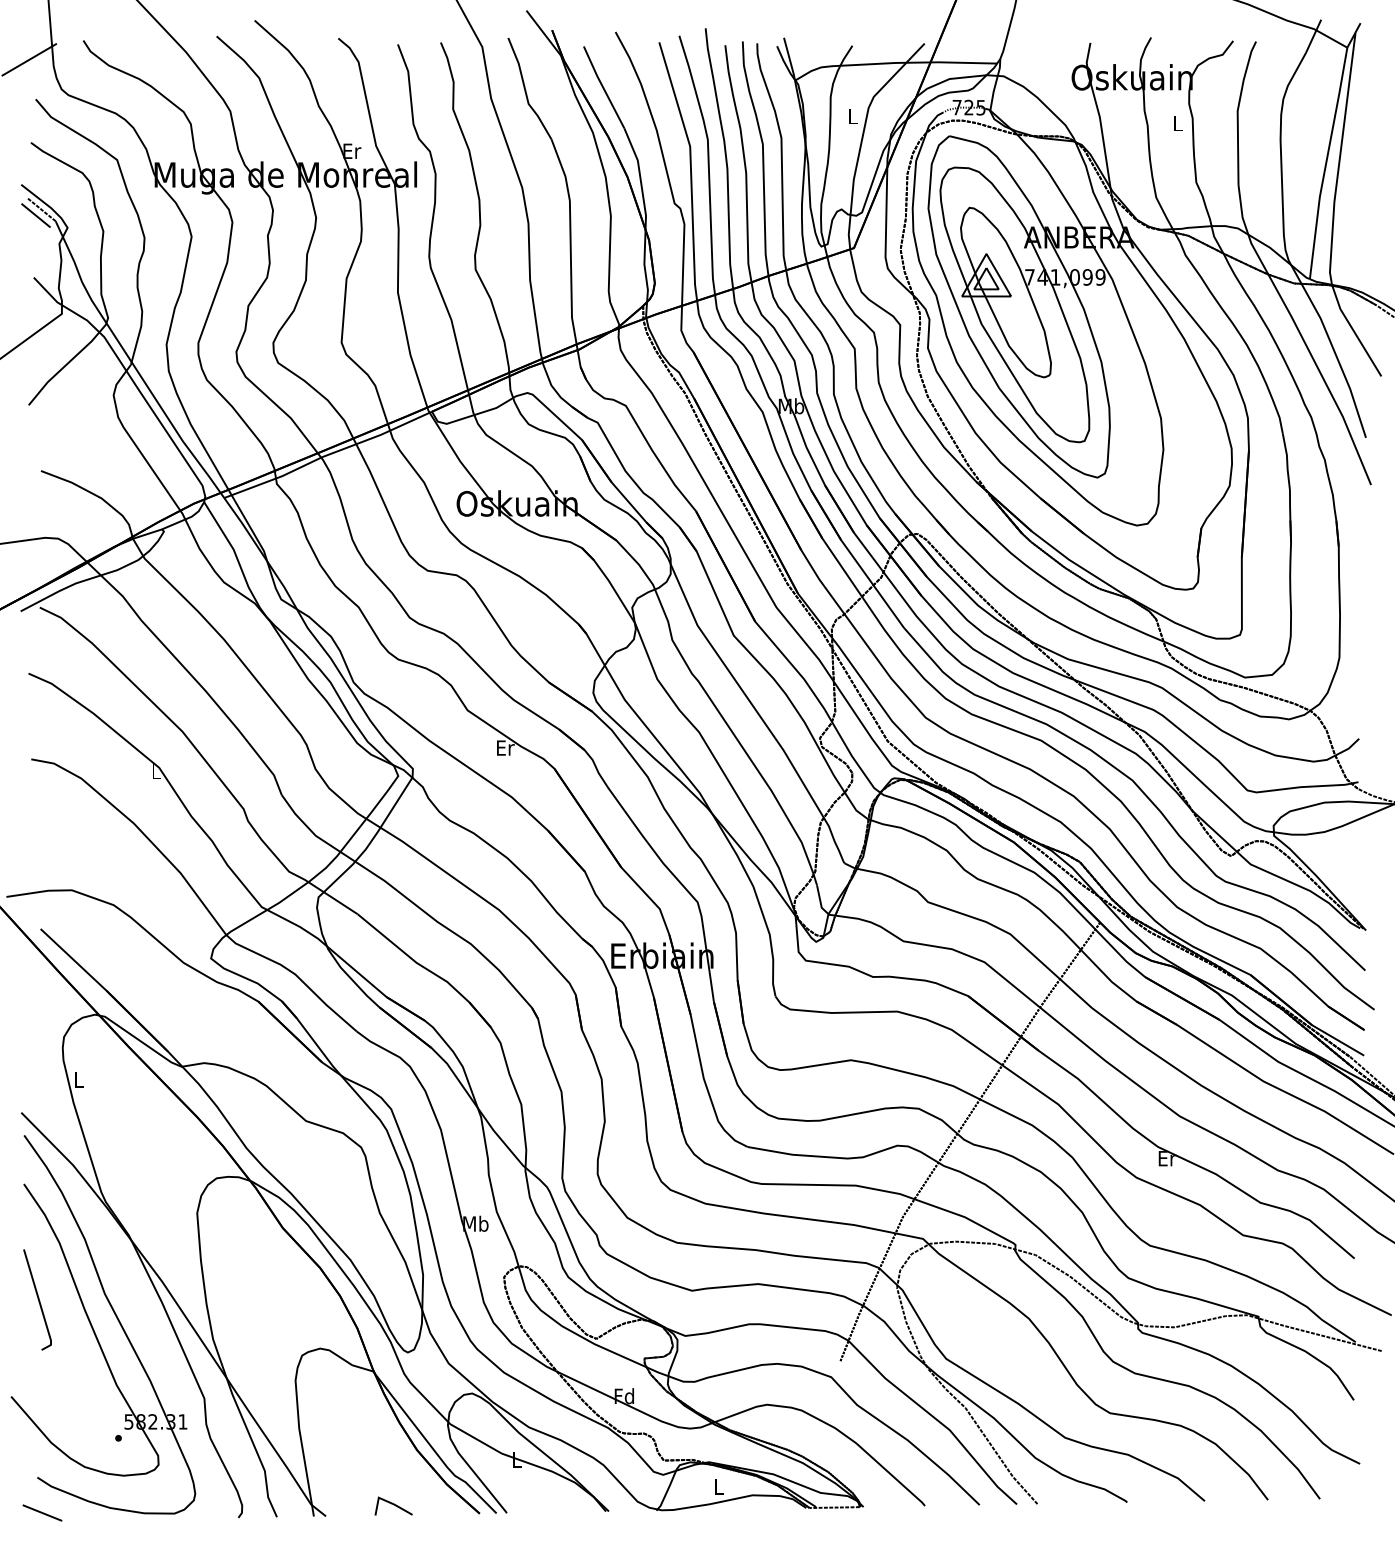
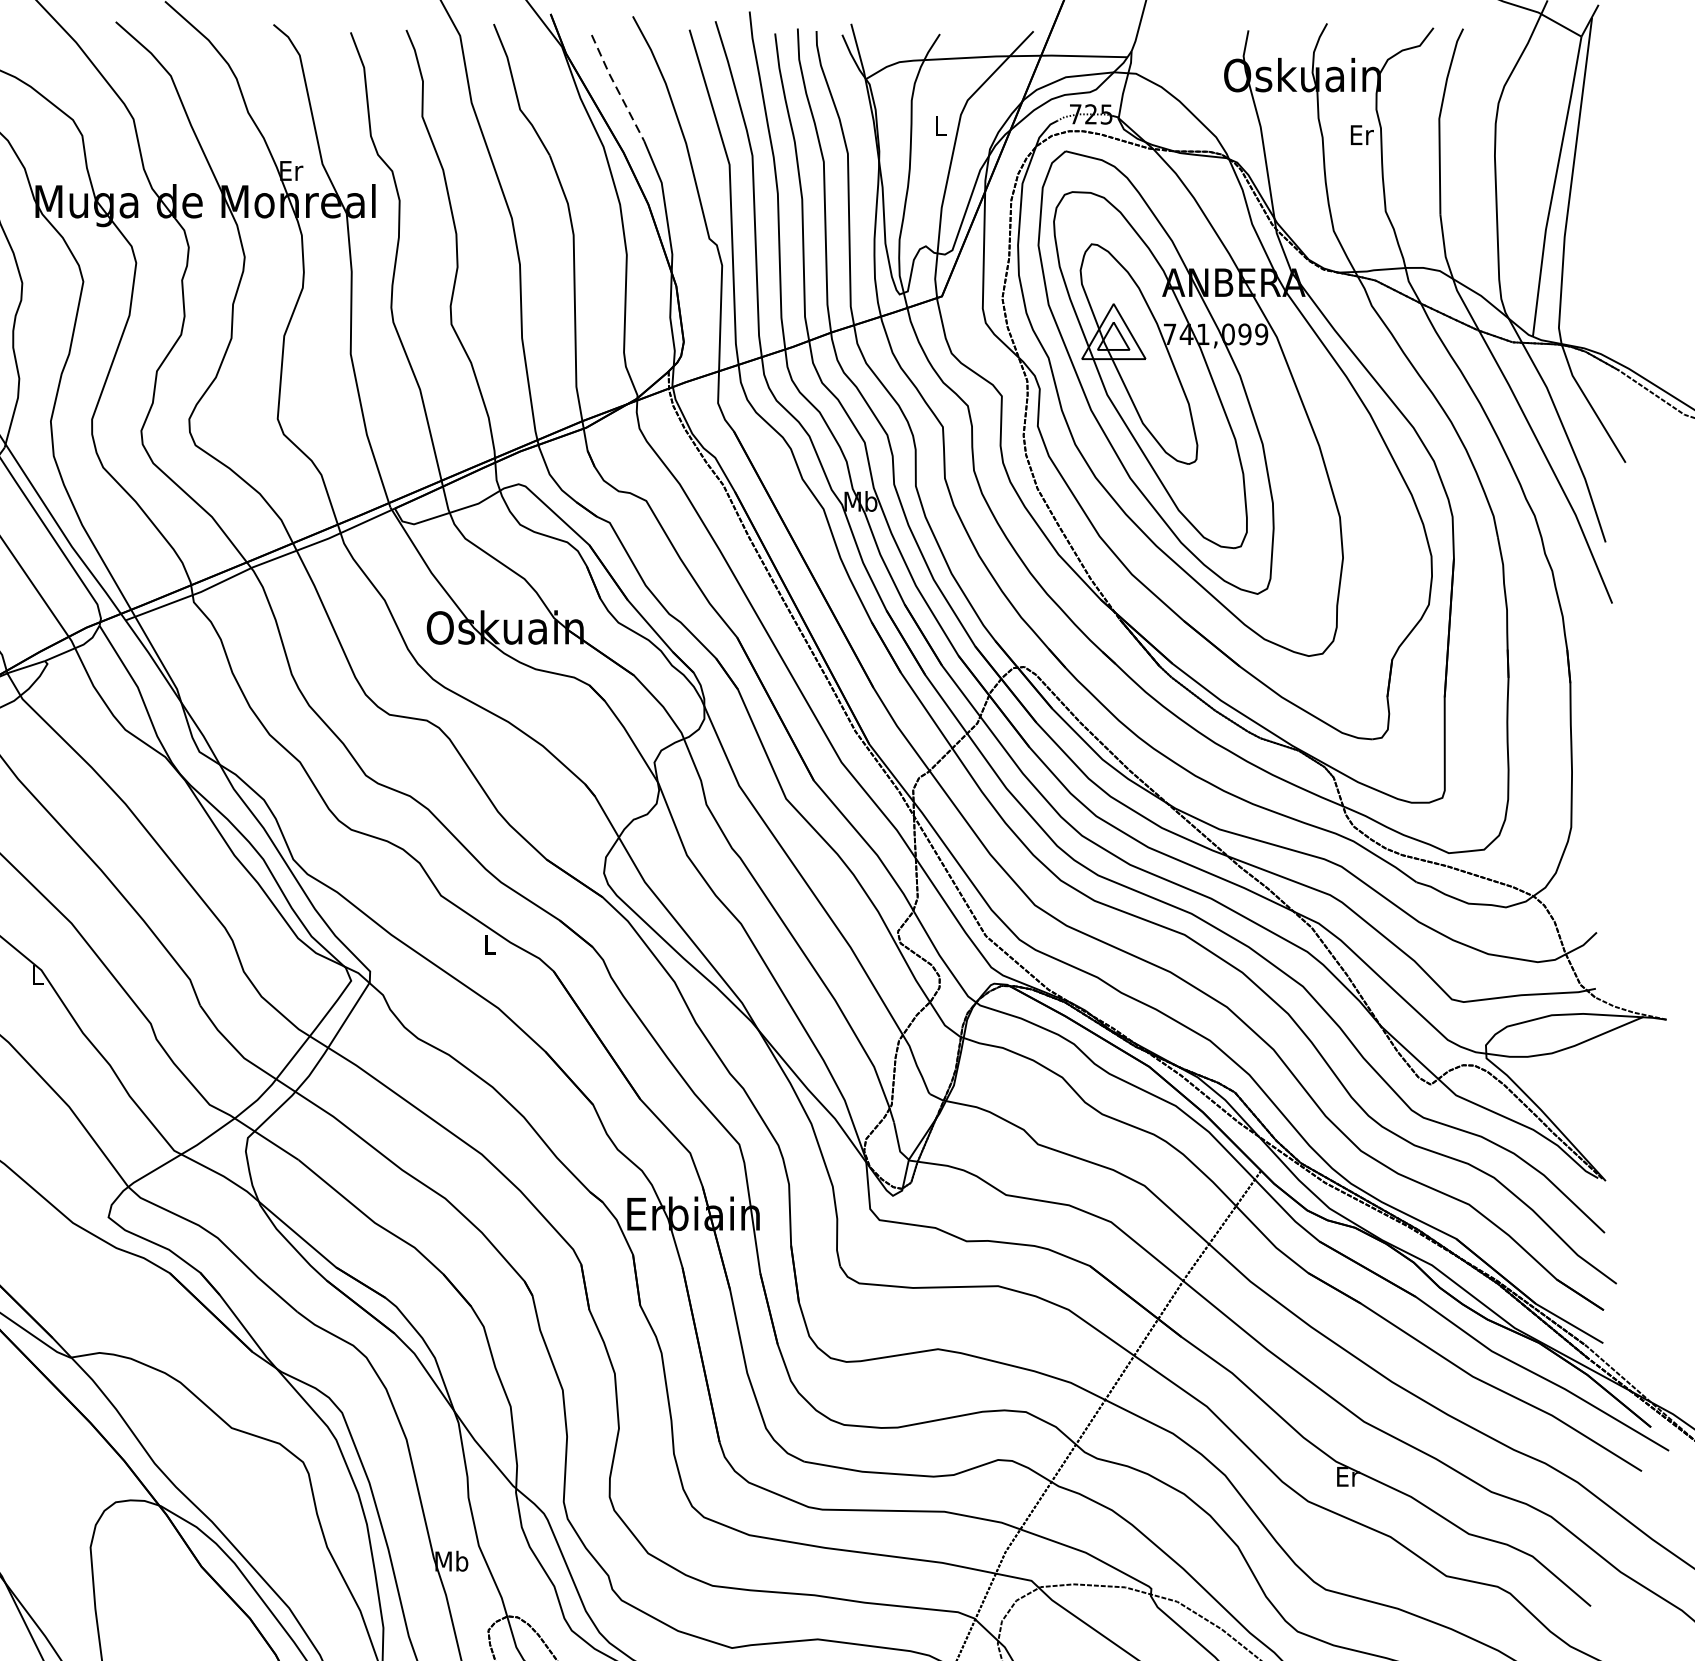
line: (603, 87) -> (617, 88), solid -> dashed
text: (1178, 123) -> (1362, 134), L -> Er
text: (505, 747) -> (490, 943), Er -> L

